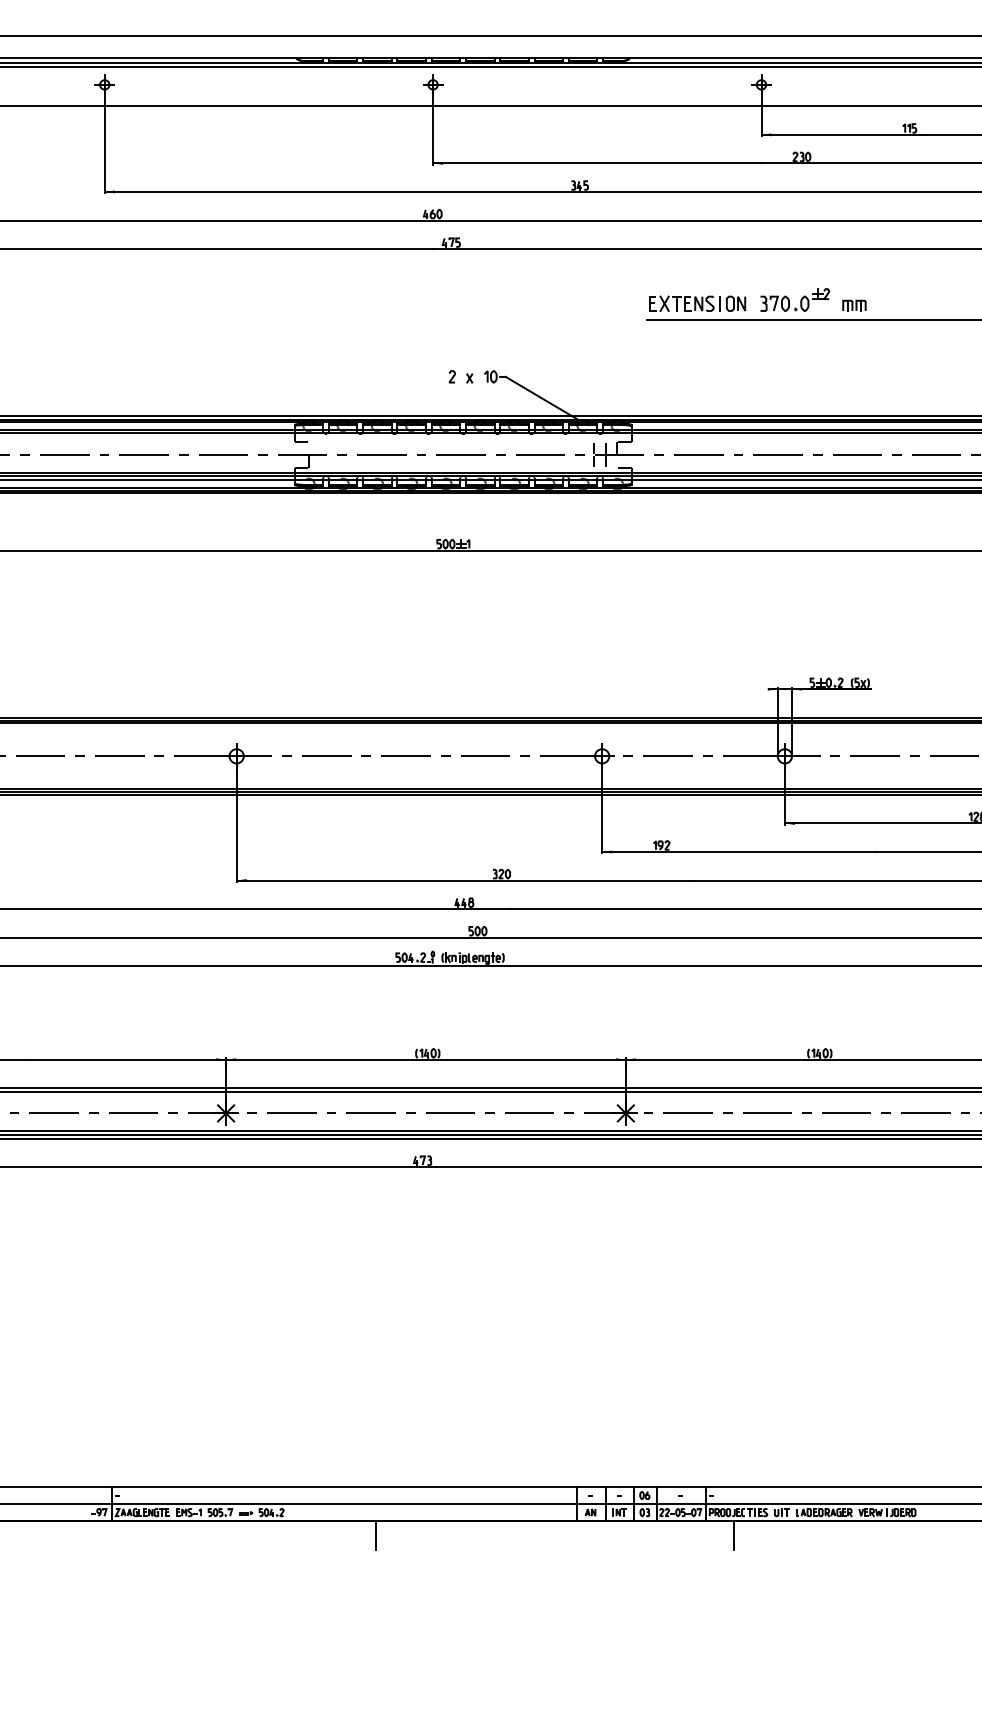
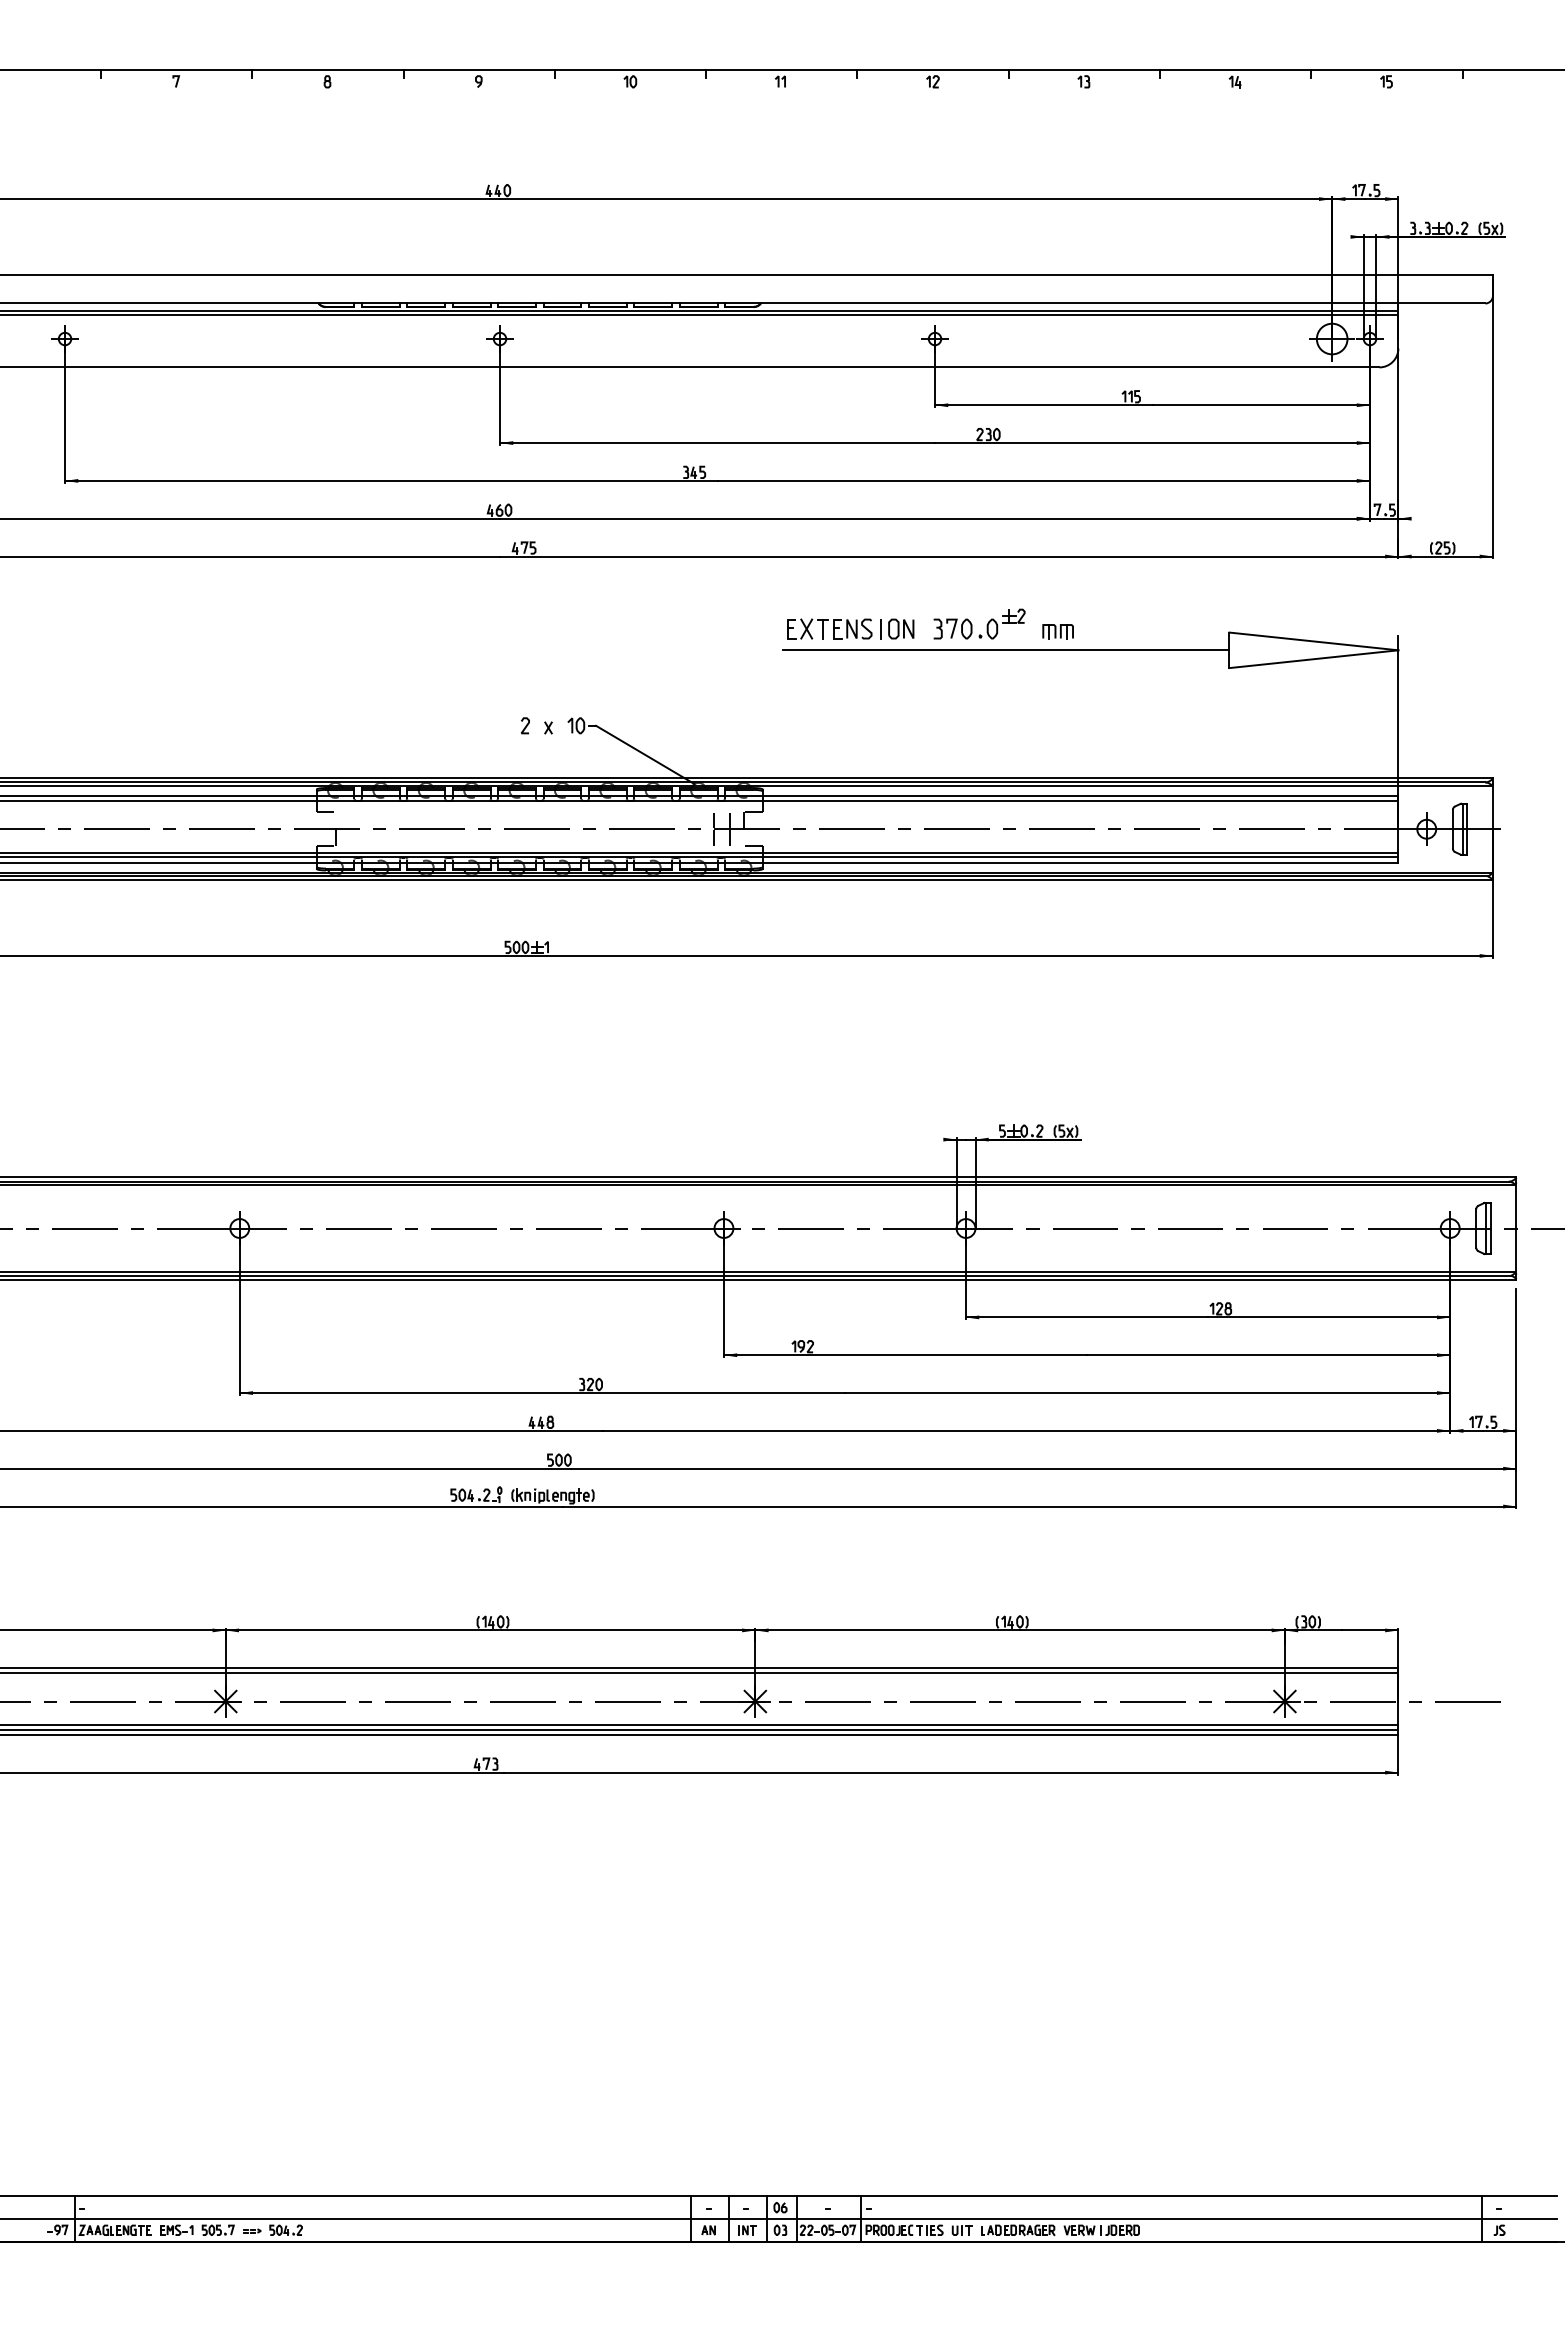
line: (376, 1535) -> (424, 2260), removed
line: (734, 1535) -> (899, 2260), removed

